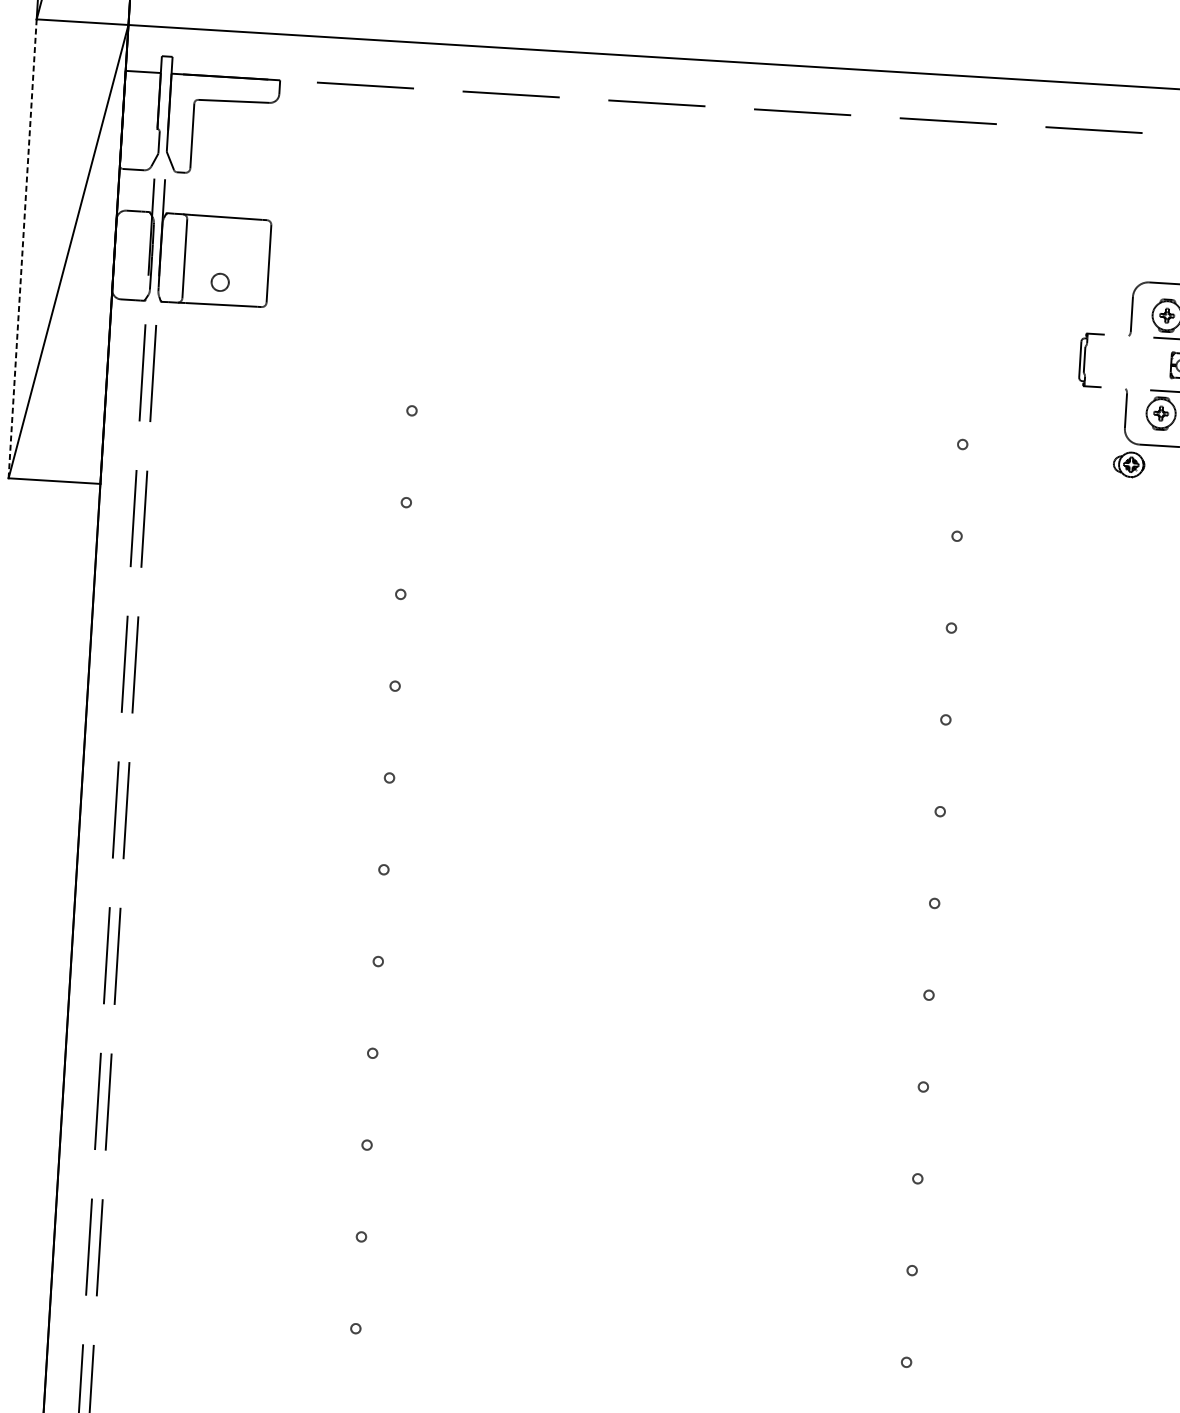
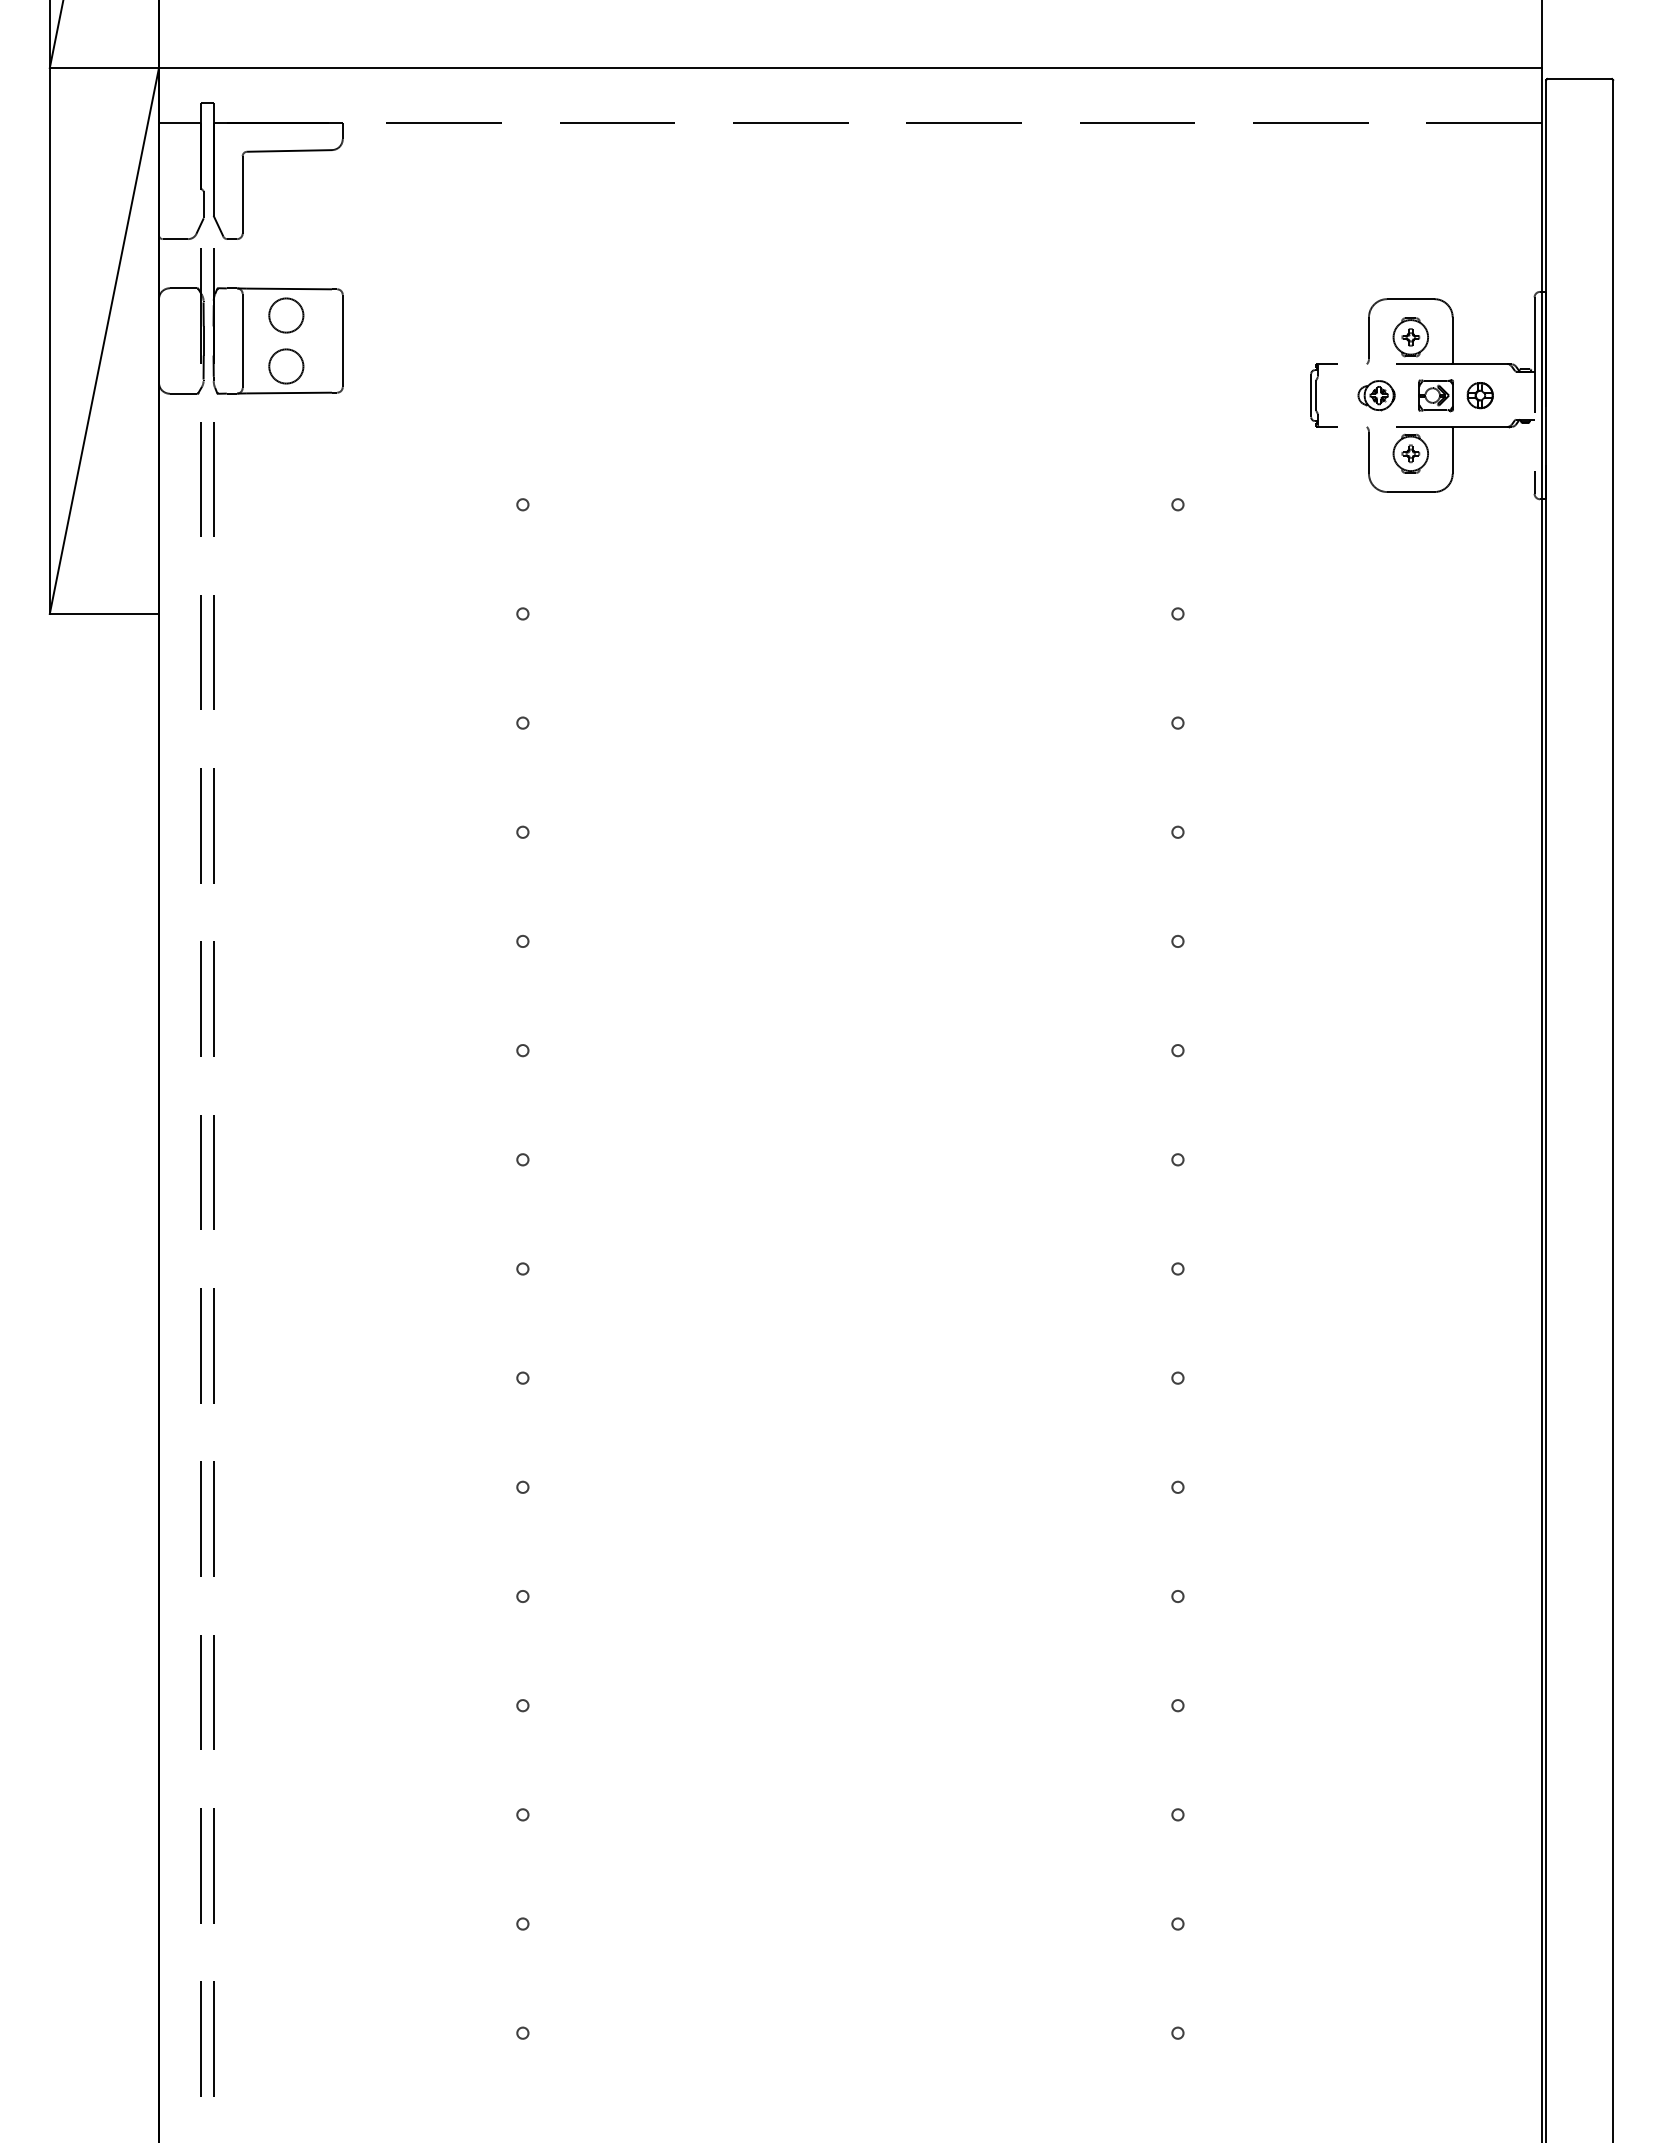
circle: (222, 239) -> (286, 315), added
line: (22, 249) -> (49, 341), dashed -> solid
circle: (220, 282) -> (286, 366), size x1.67
part: (1129, 464) -> (1376, 395), moved

